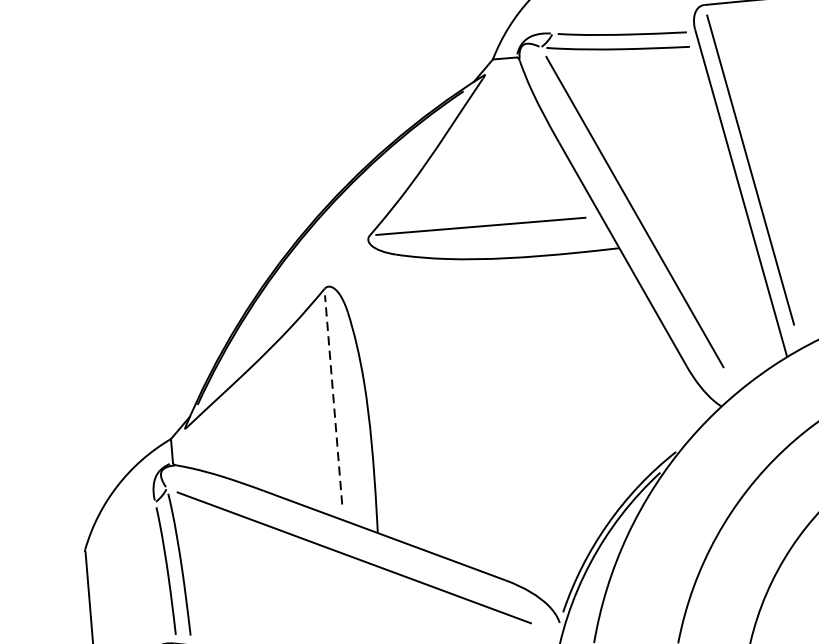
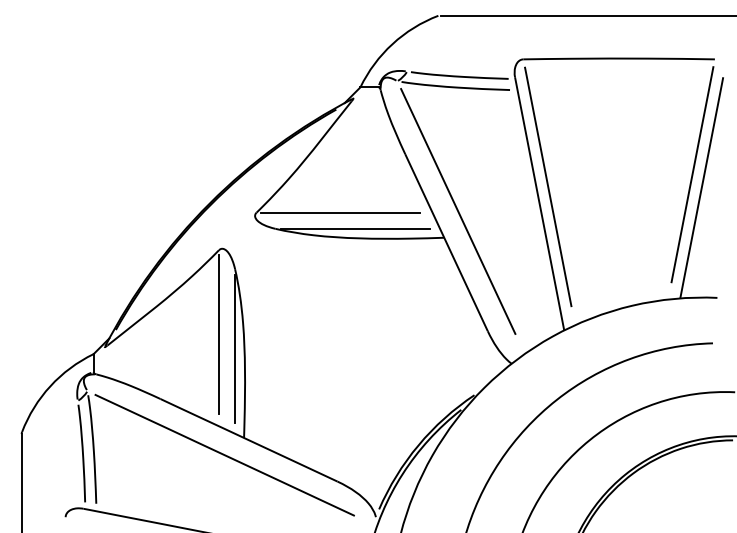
line: (500, 245) -> (354, 228), added
line: (333, 399) -> (218, 334), dashed -> solid
line: (356, 416) -> (235, 348), added

